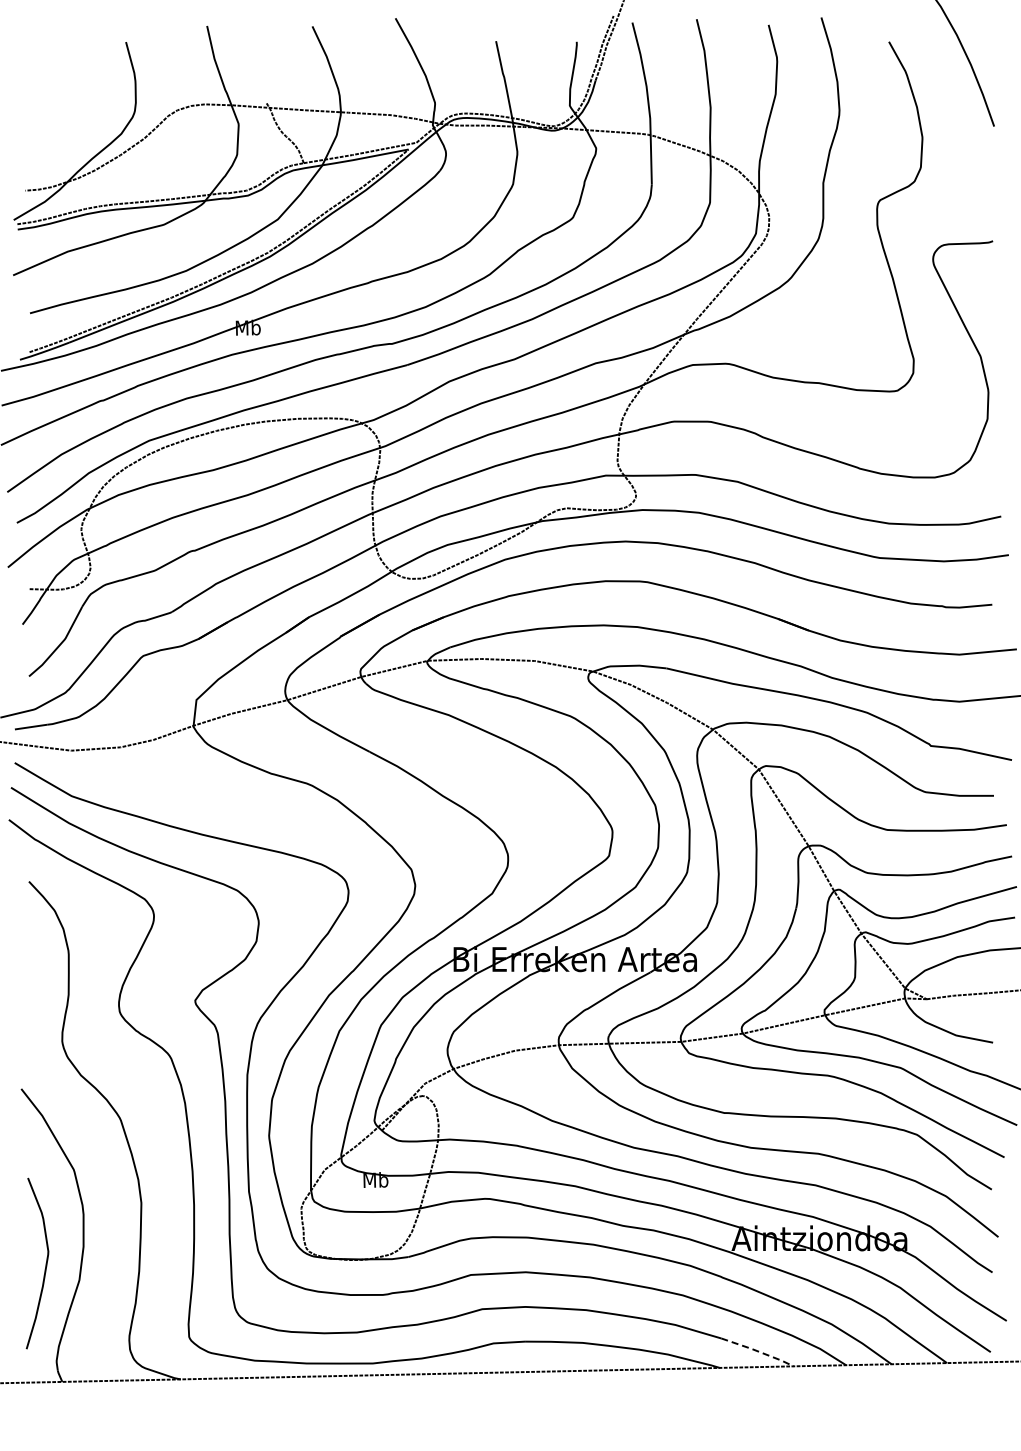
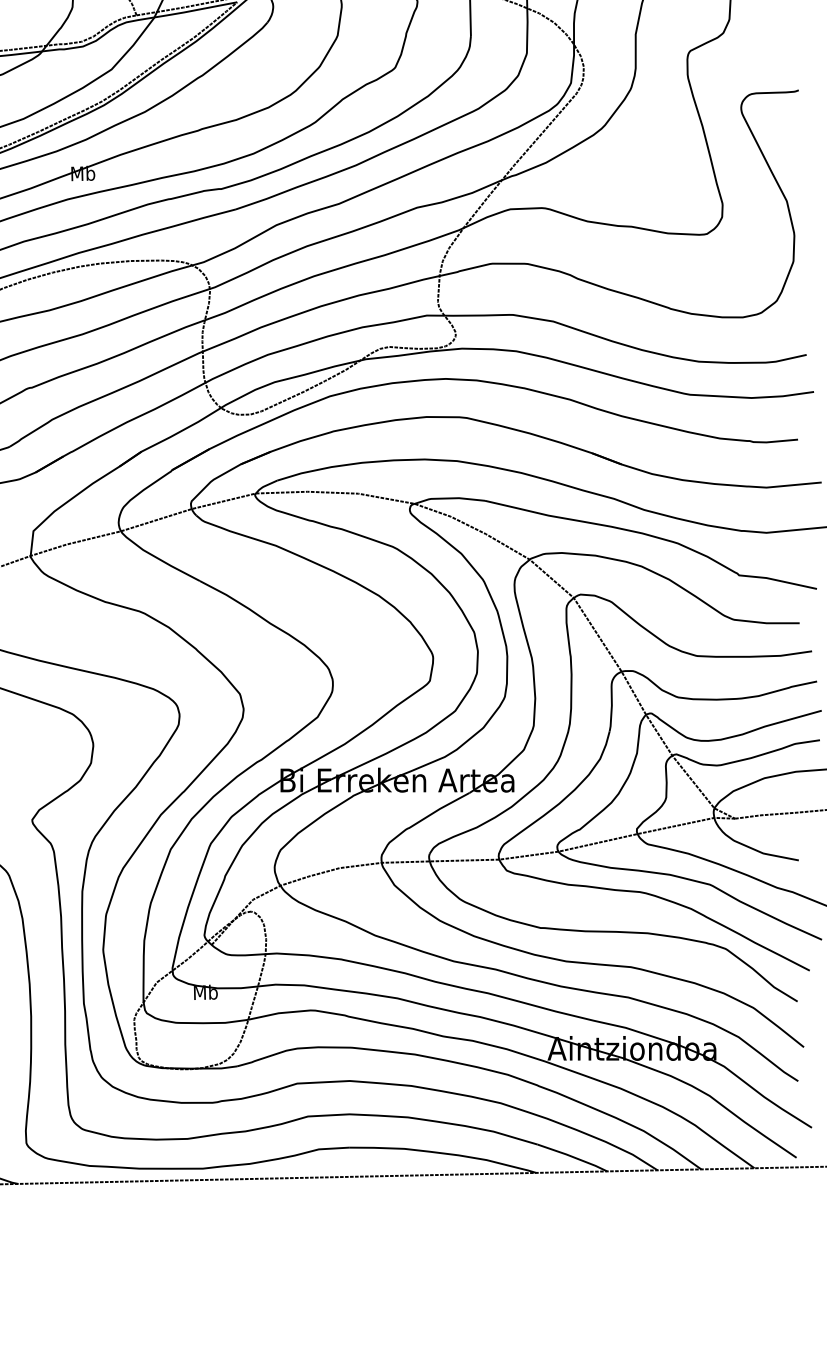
line: (758, 1351) -> (573, 1157), dashed -> solid

